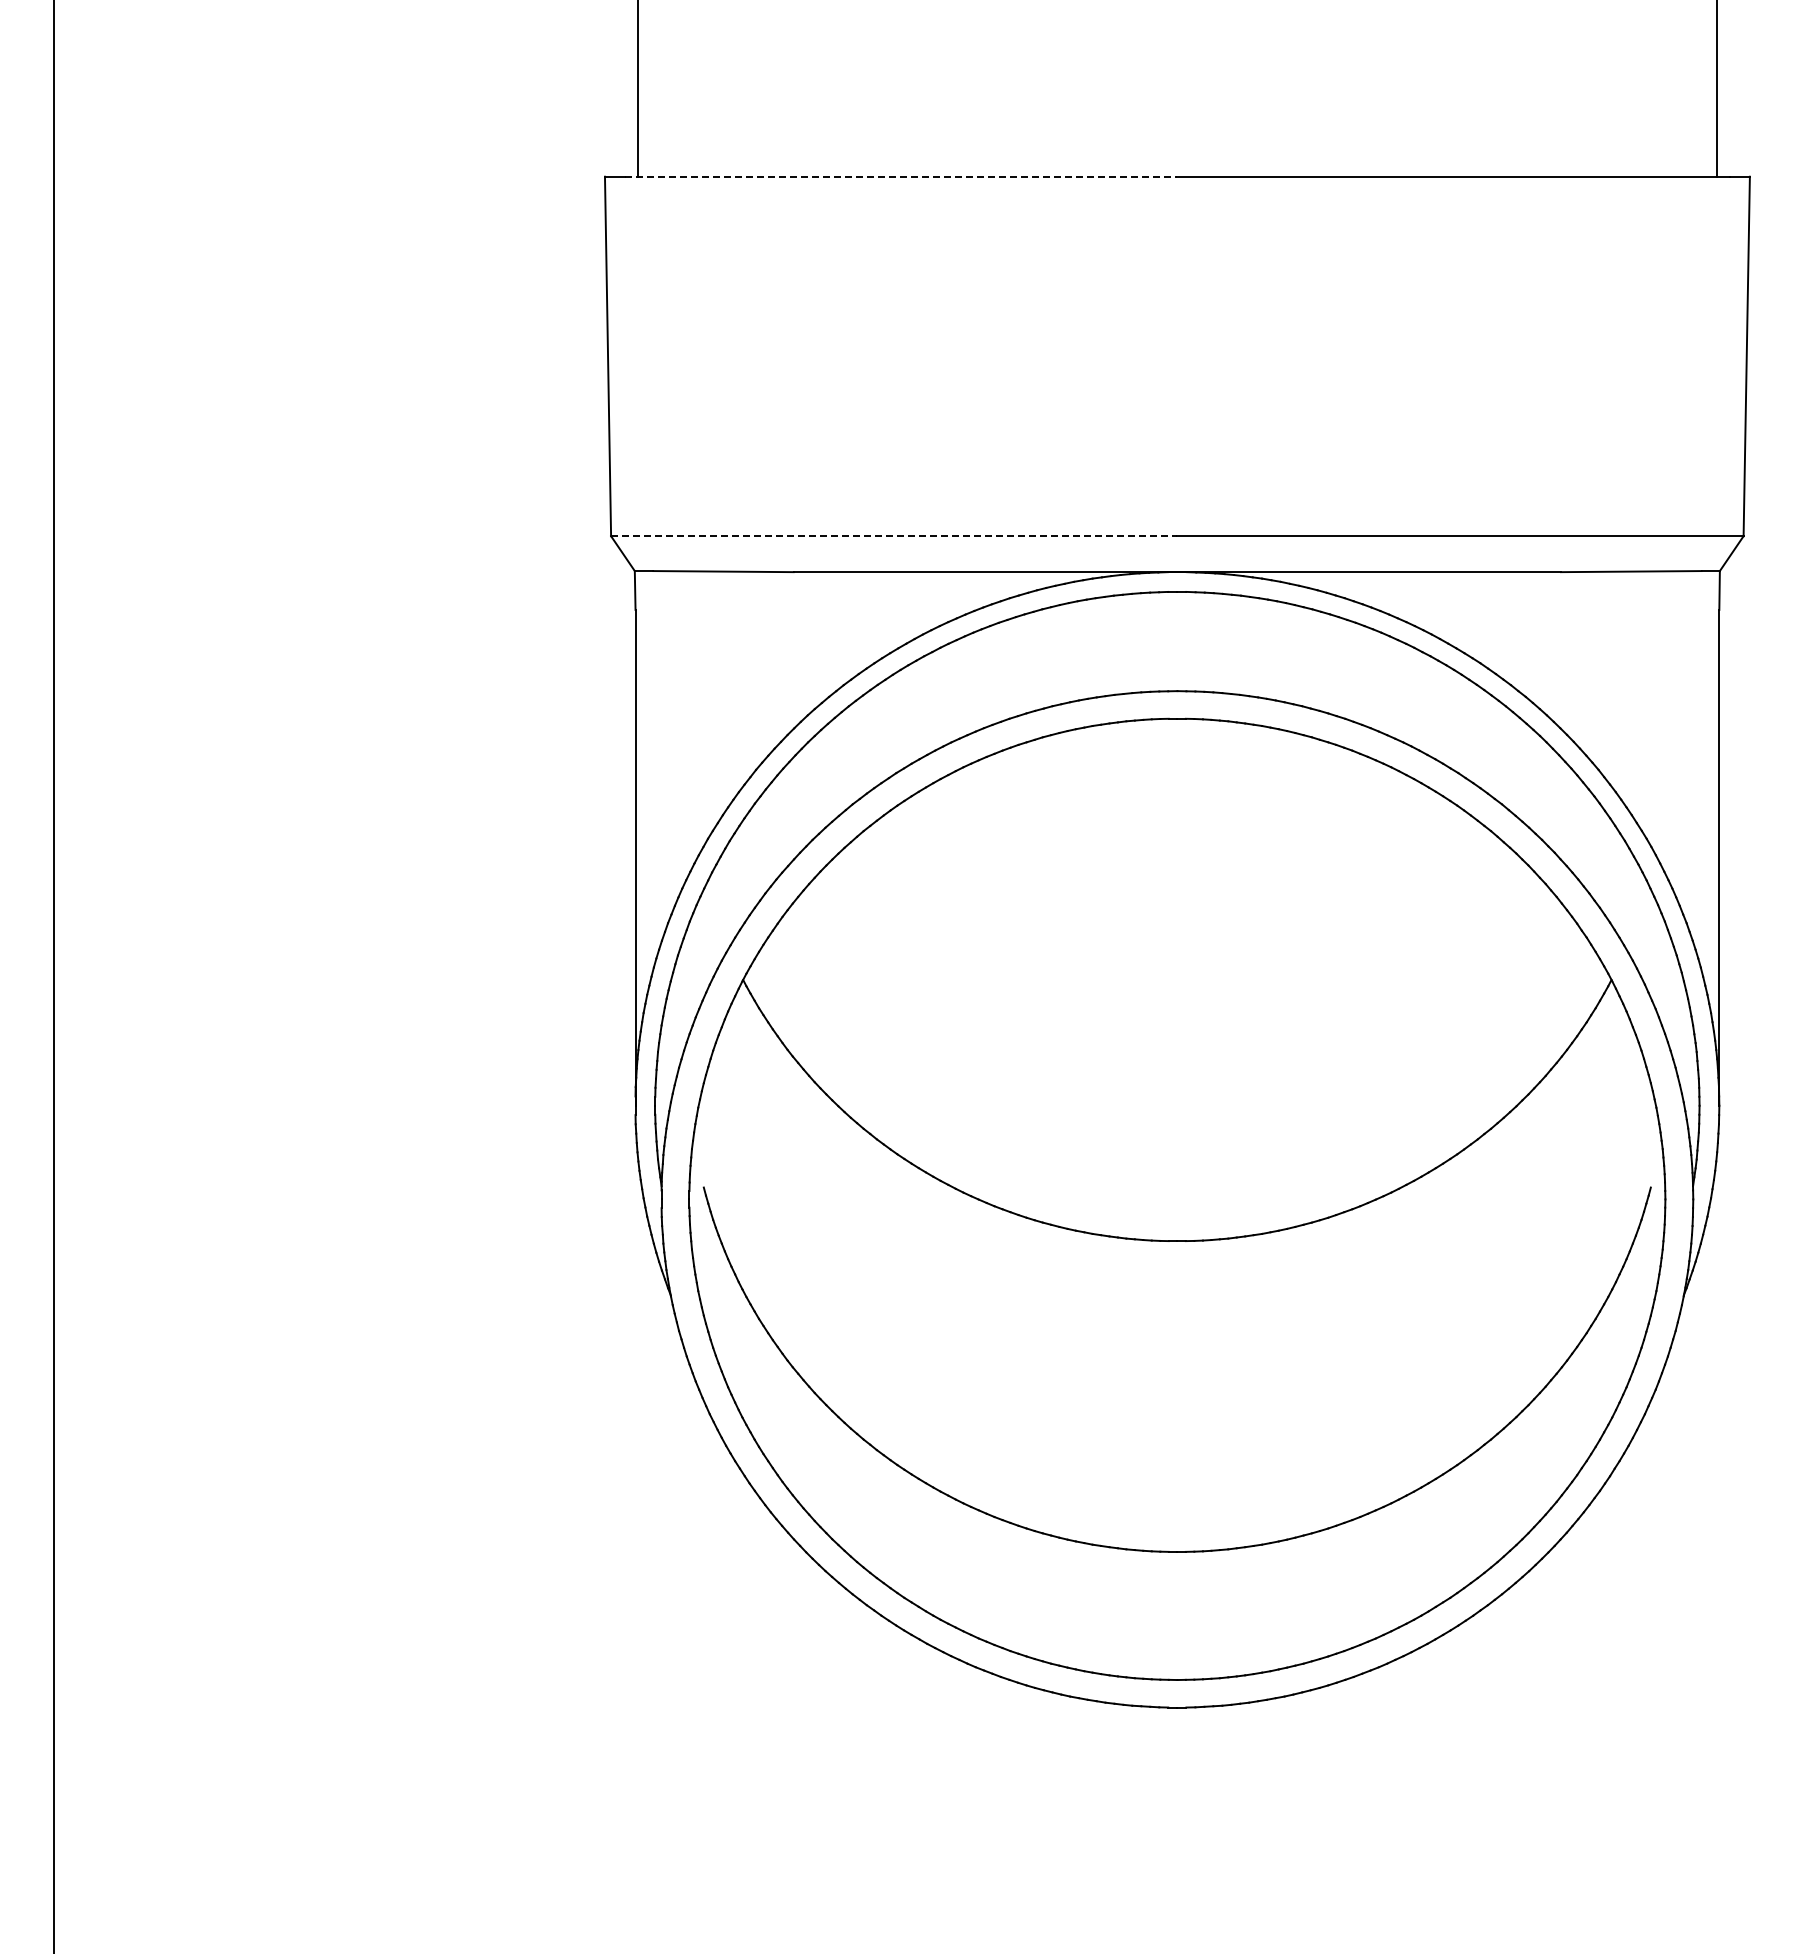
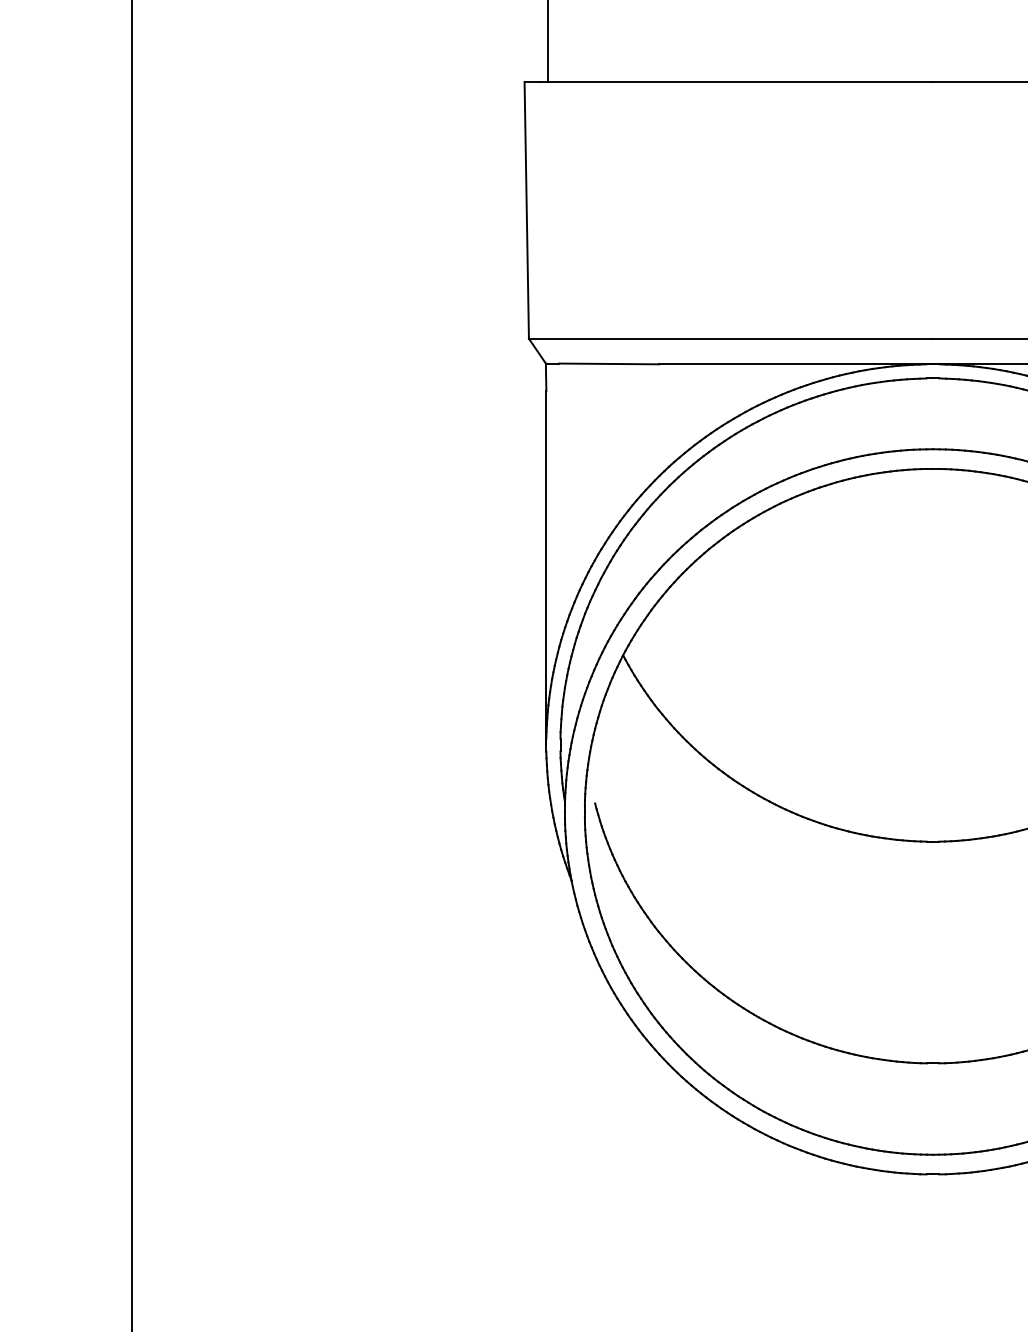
line: (901, 176) -> (736, 82), dashed -> solid
line: (894, 536) -> (731, 338), dashed -> solid

